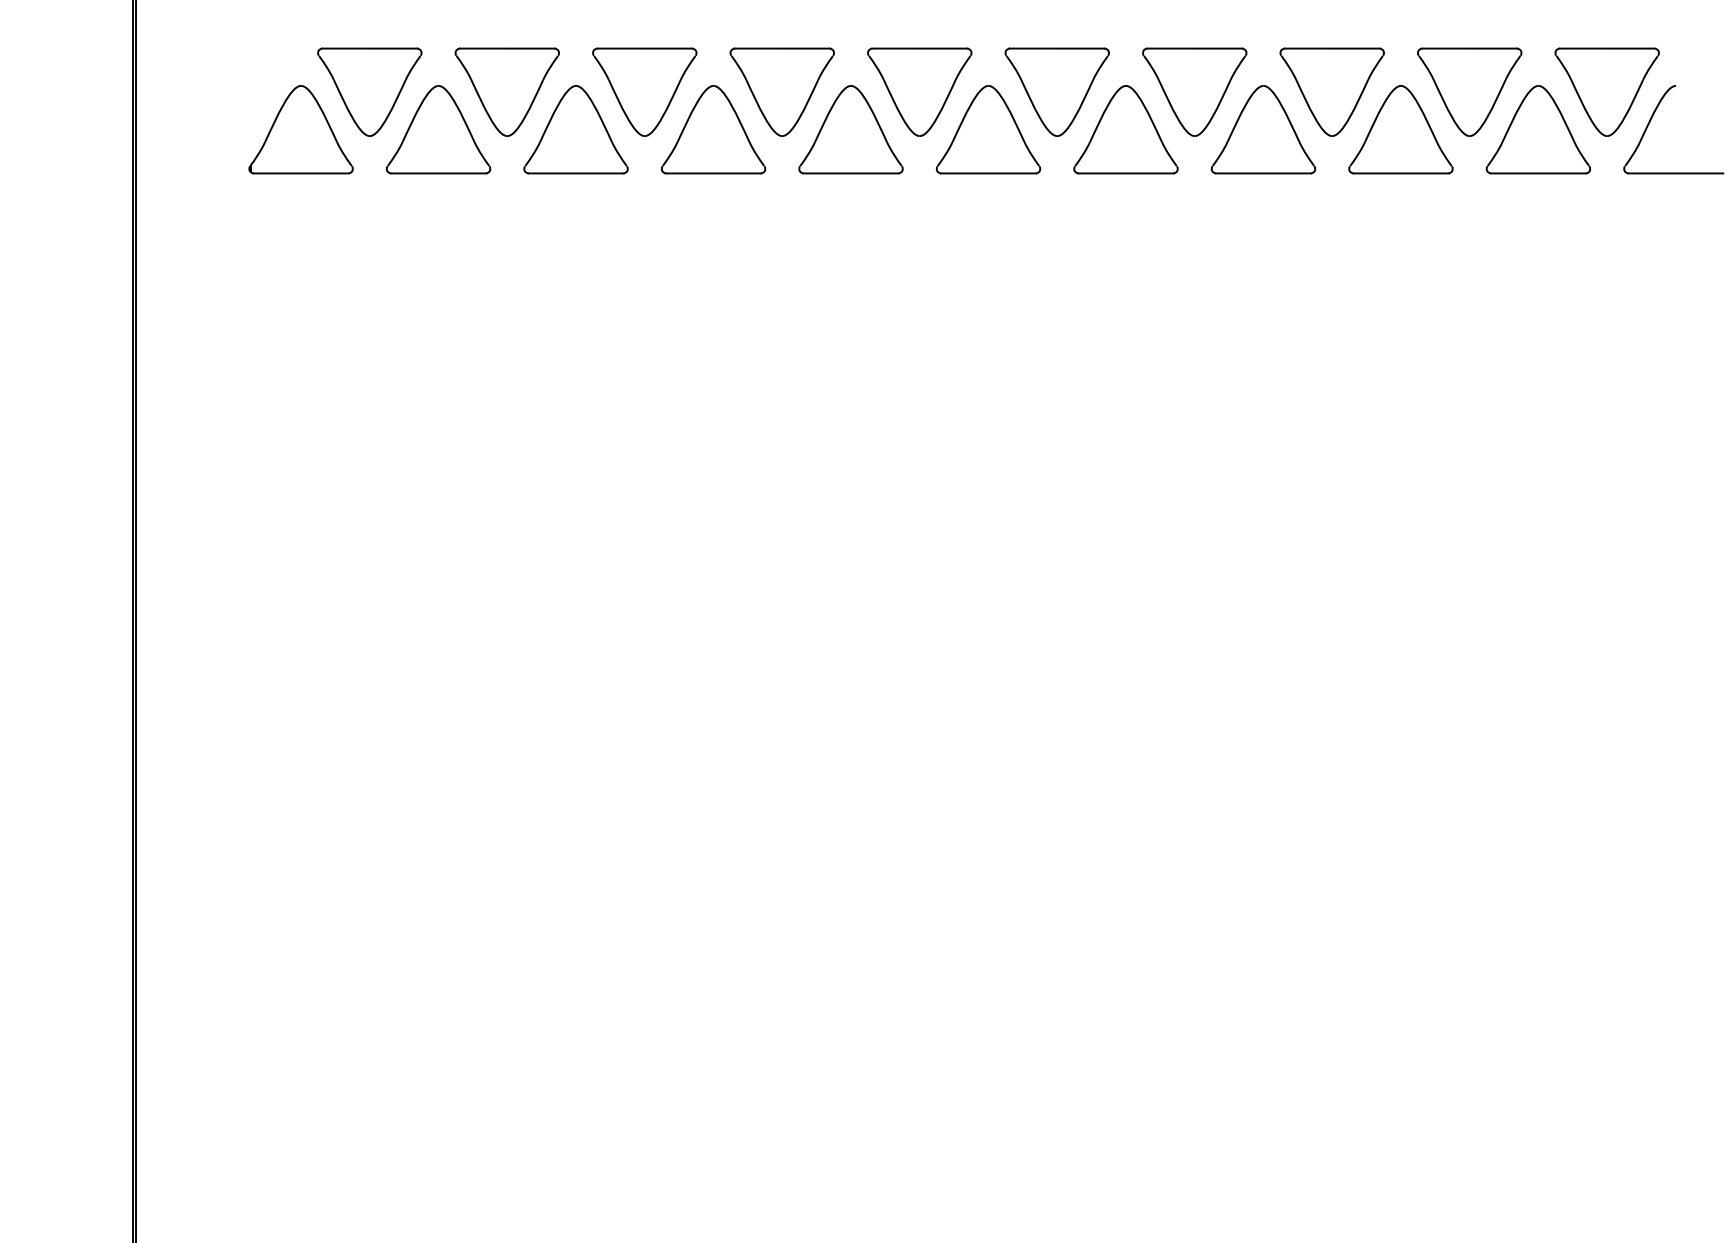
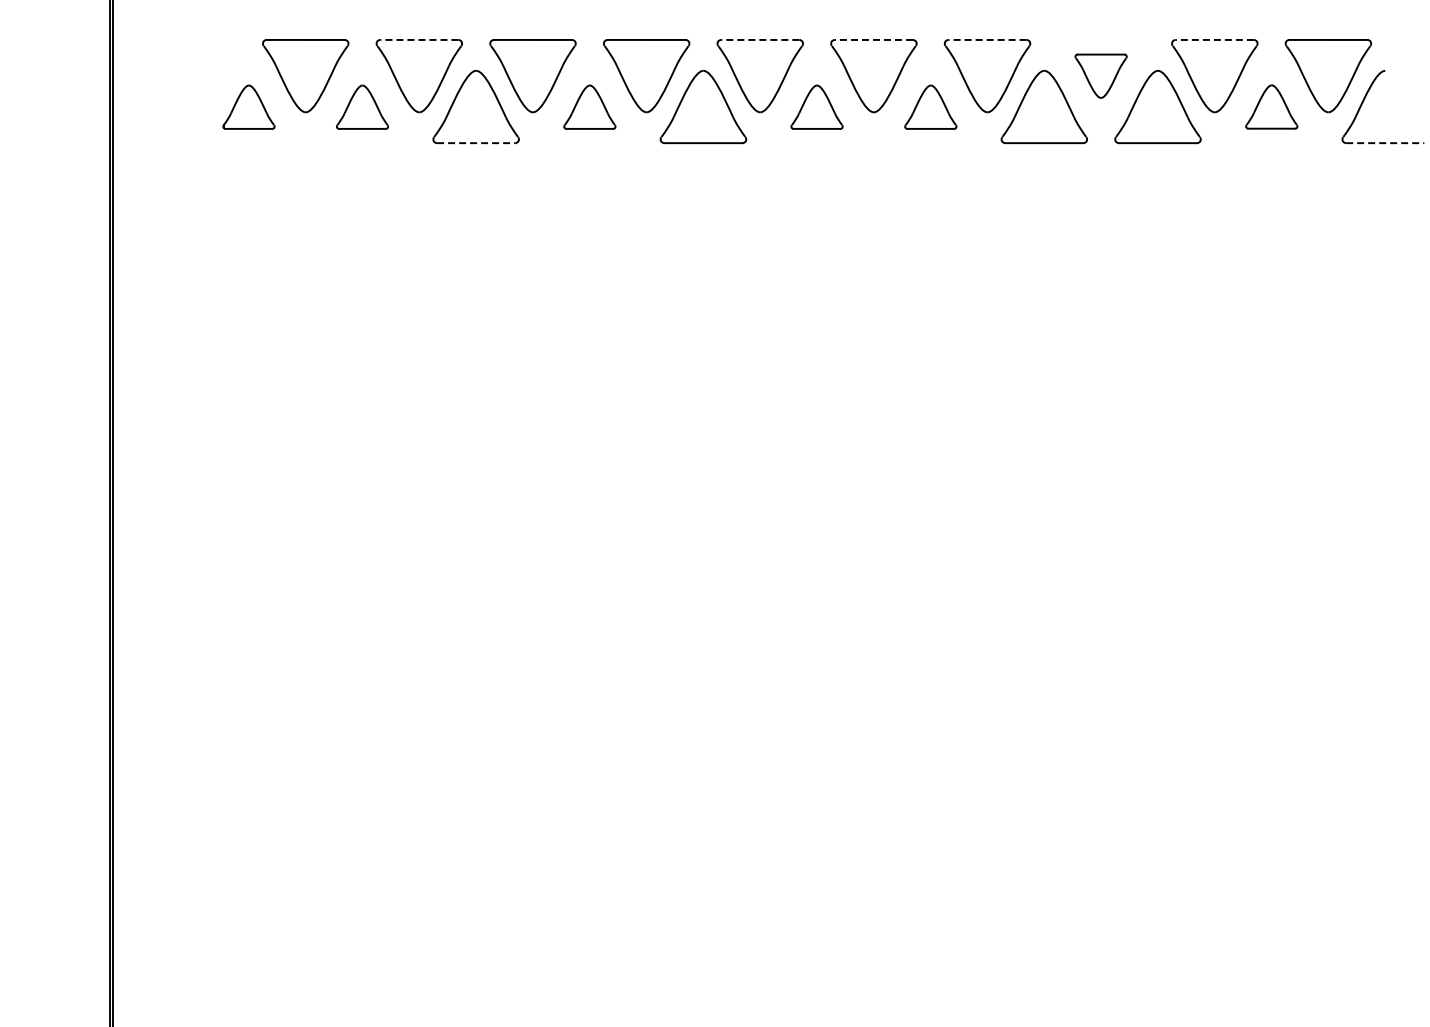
line: (506, 48) -> (418, 39), solid -> dashed
line: (918, 48) -> (759, 39), solid -> dashed
line: (1056, 48) -> (873, 39), solid -> dashed
line: (1194, 48) -> (987, 39), solid -> dashed
line: (1469, 48) -> (1214, 39), solid -> dashed
part: (1331, 92) -> (1100, 76), size x0.6
part: (1538, 129) -> (1271, 106), size x0.6
part: (300, 130) -> (248, 107), size x0.6
part: (438, 130) -> (362, 107), size x0.6
part: (713, 130) -> (589, 107), size x0.6
part: (987, 130) -> (816, 107), size x0.6
part: (1125, 130) -> (930, 107), size x0.6
line: (576, 173) -> (476, 143), solid -> dashed
line: (1676, 173) -> (1385, 143), solid -> dashed

